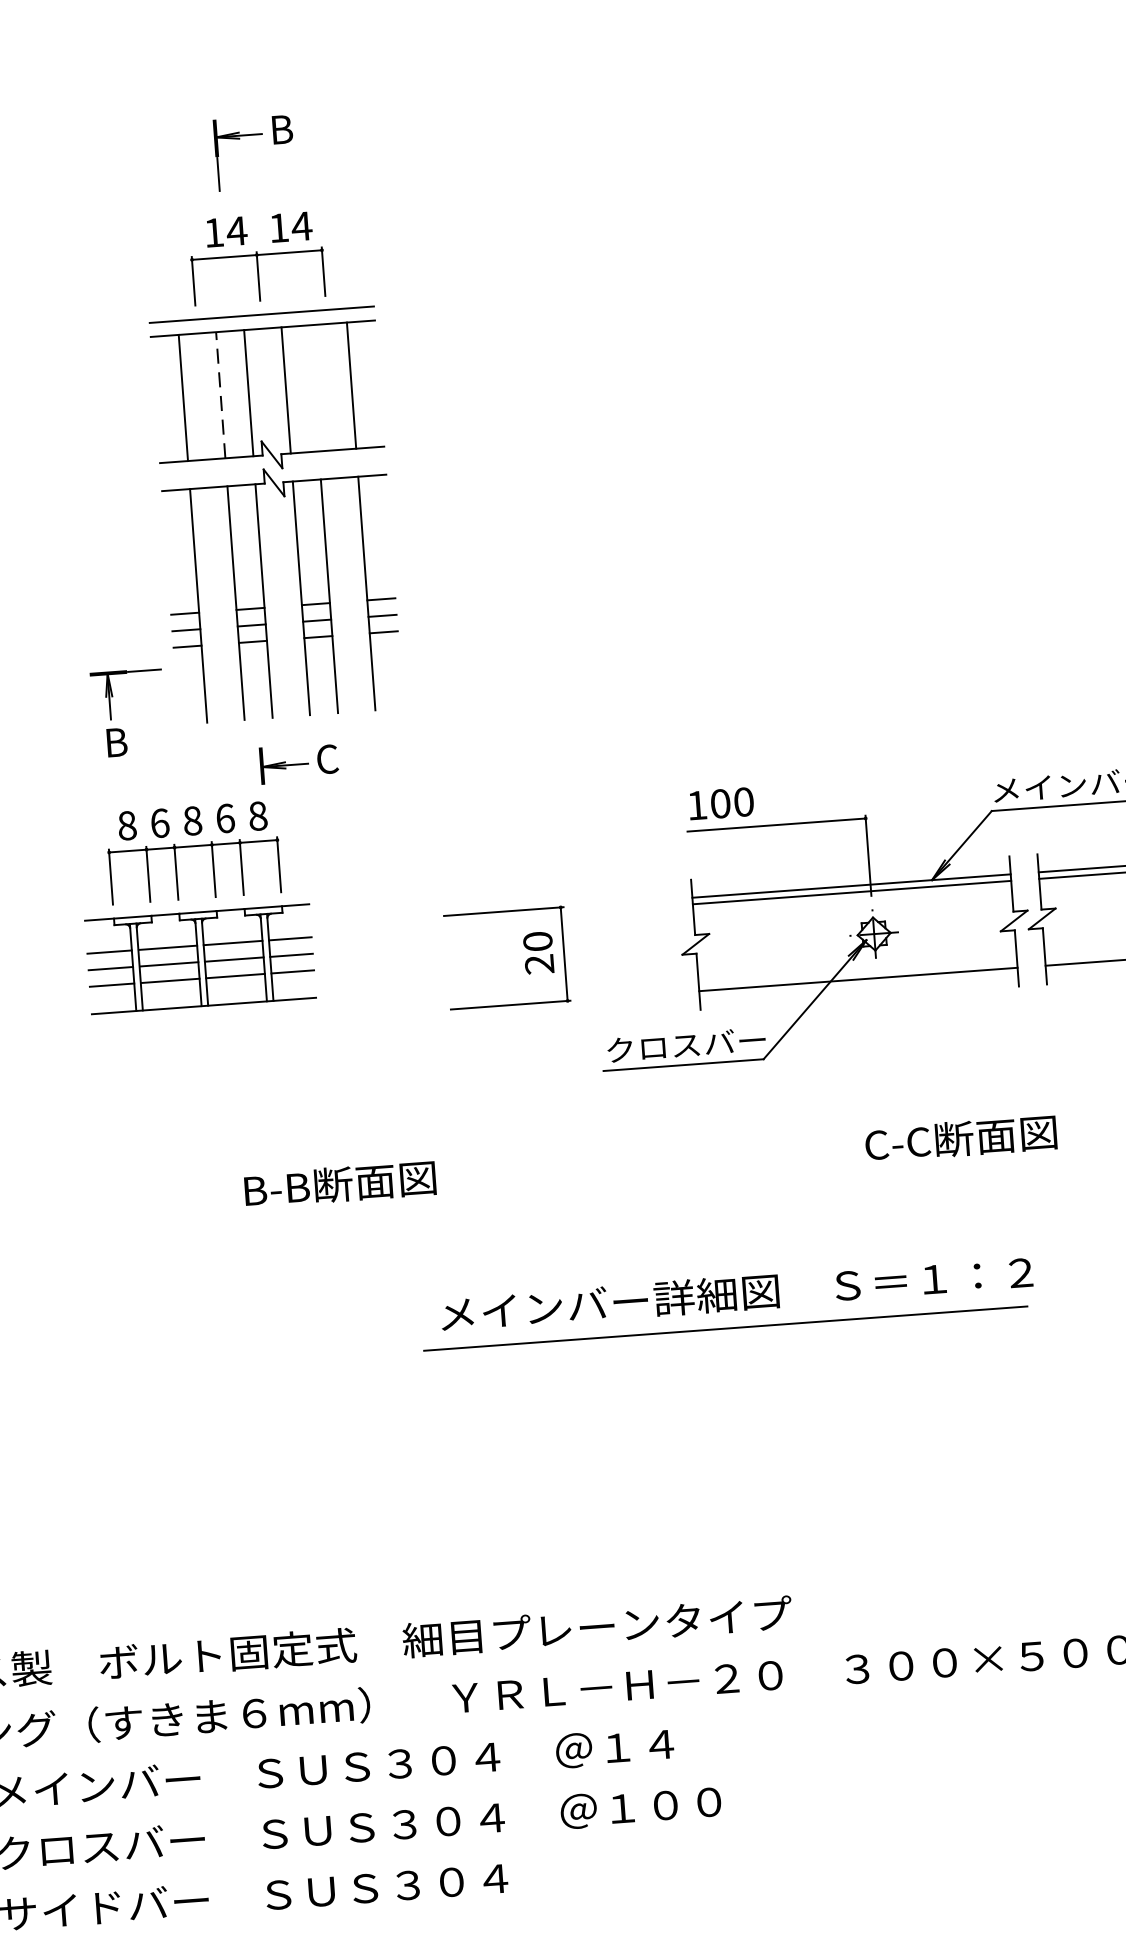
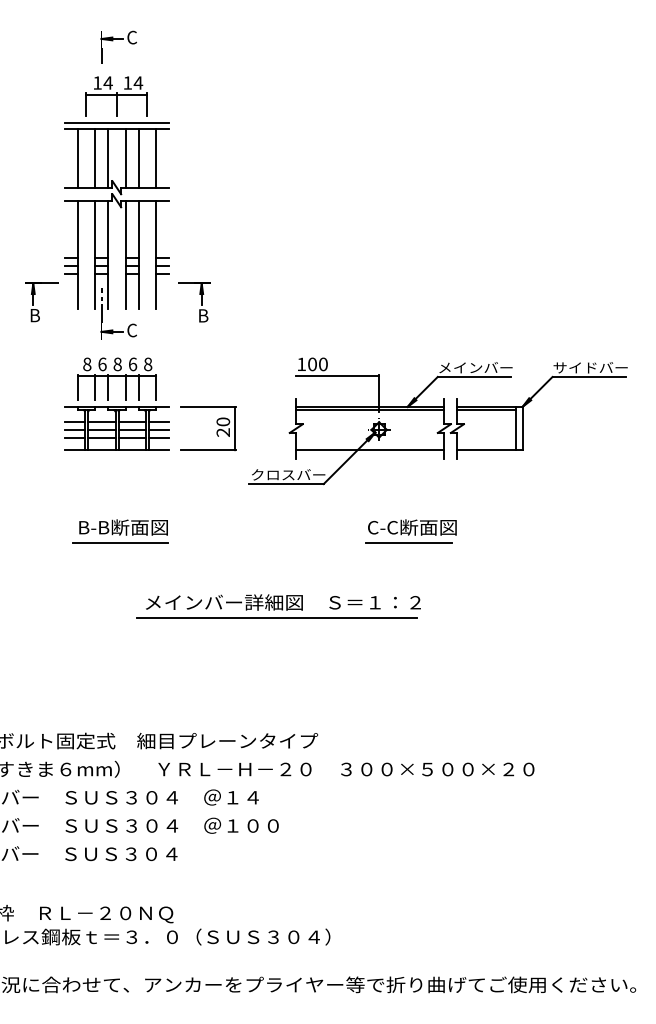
text: (281, 129) -> (132, 37), B -> C
line: (313, 388) -> (138, 158), added
line: (221, 393) -> (95, 157), dashed -> solid
part: (472, 688) -> (201, 302), added
line: (257, 708) -> (101, 304), added
part: (196, 905) -> (116, 403), moved
line: (955, 1173) -> (408, 543), added
line: (333, 1219) -> (119, 543), added
part: (726, 1302) -> (278, 606), moved

